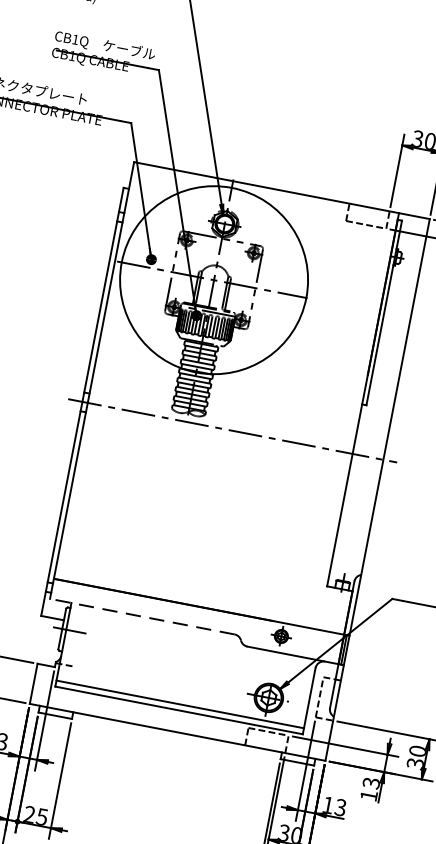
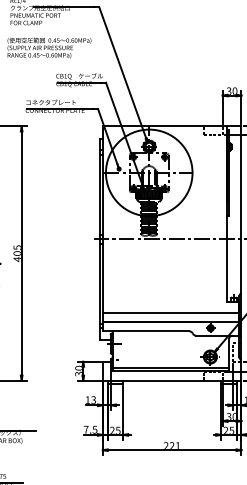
line: (202, 586) -> (170, 312), added
line: (140, 616) -> (145, 331), dashed -> solid

